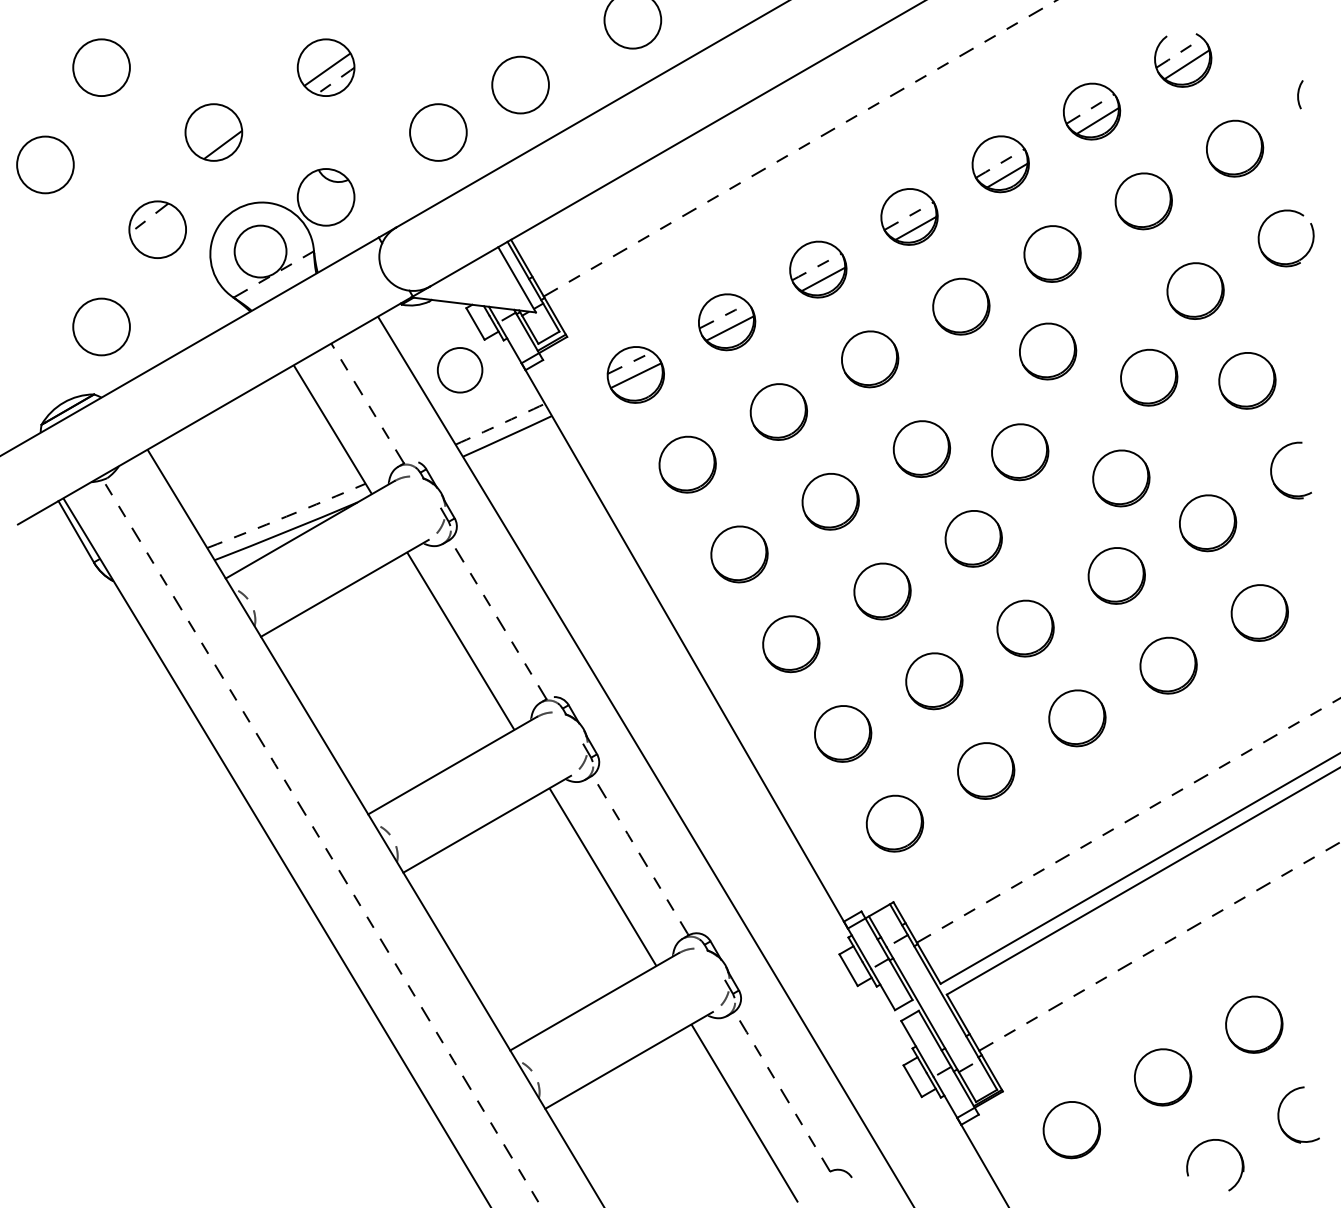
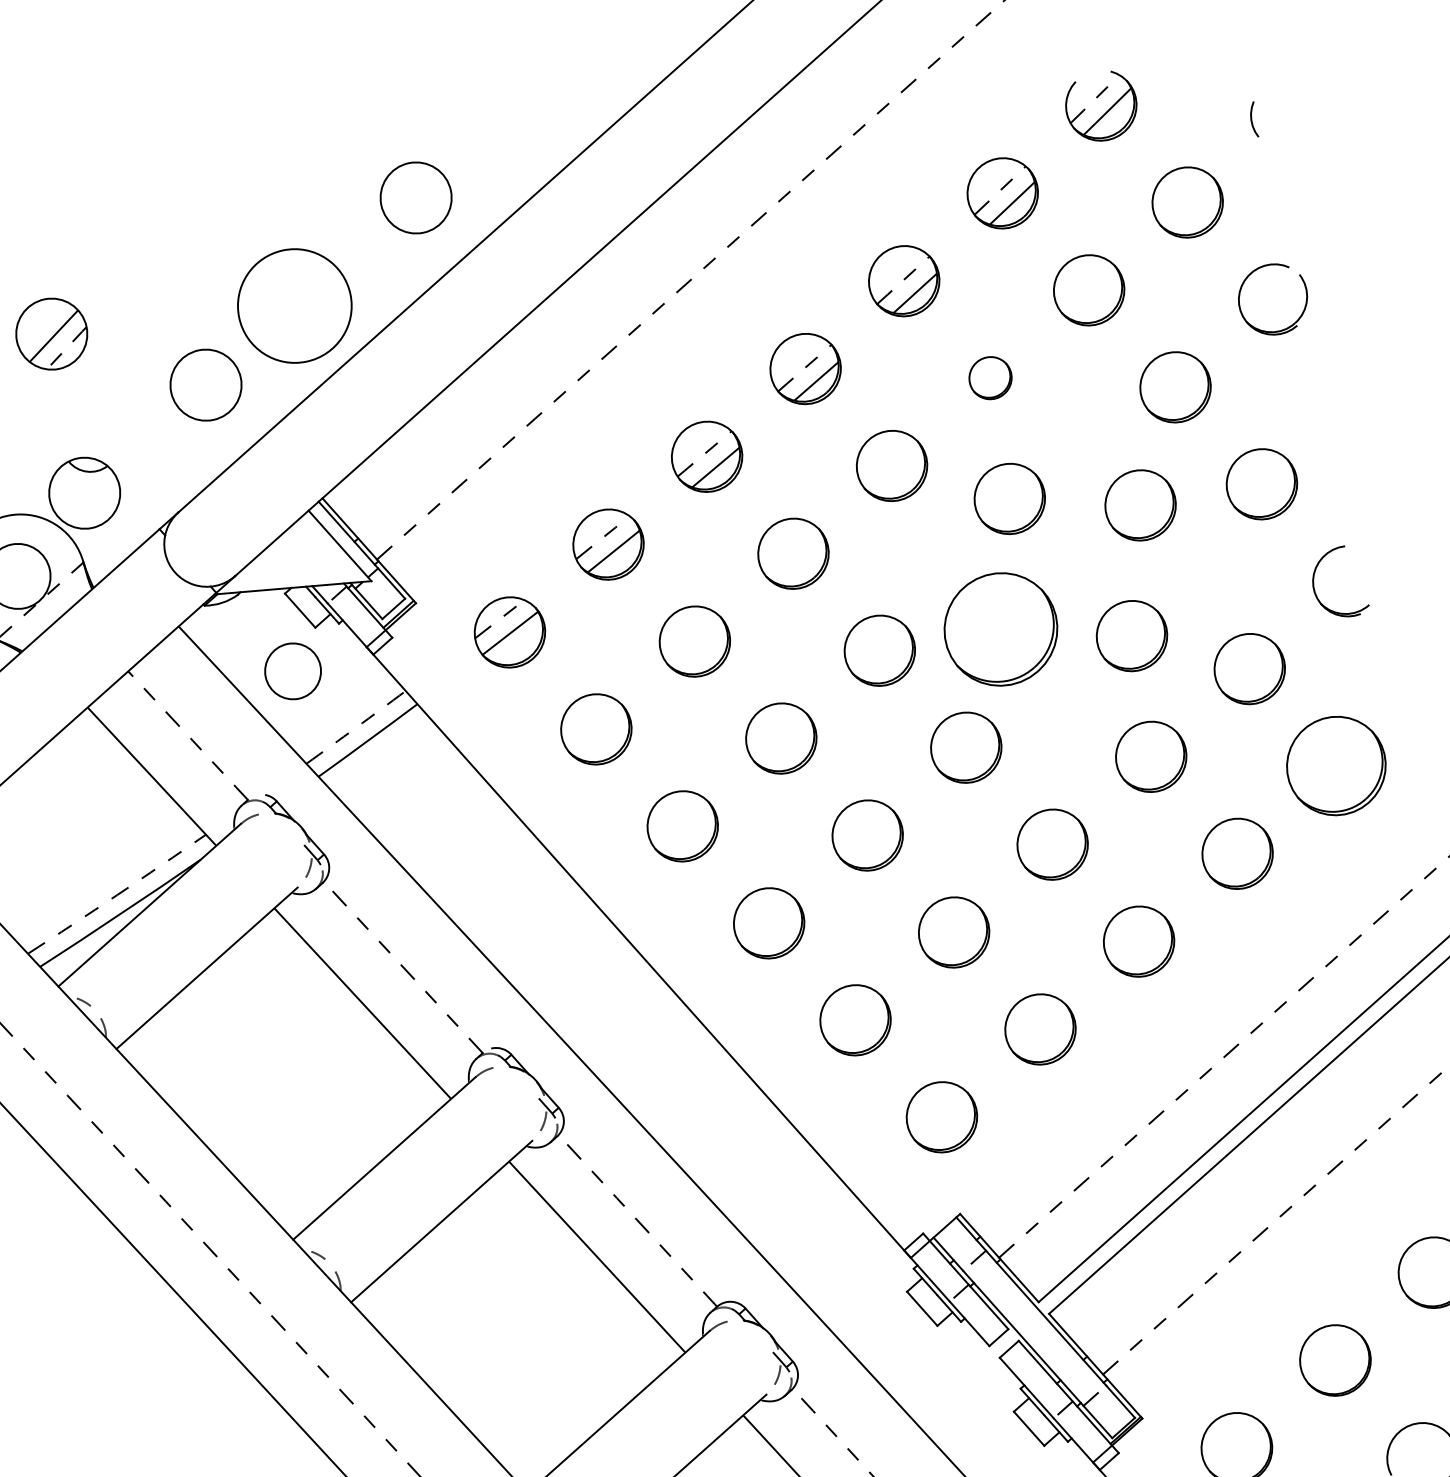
circle: (520, 84) -> (294, 305), size x1.6
part: (1052, 253) -> (990, 377), size x0.6
part: (1020, 452) -> (1001, 629), size x1.6
part: (1259, 612) -> (1335, 765), size x1.4

